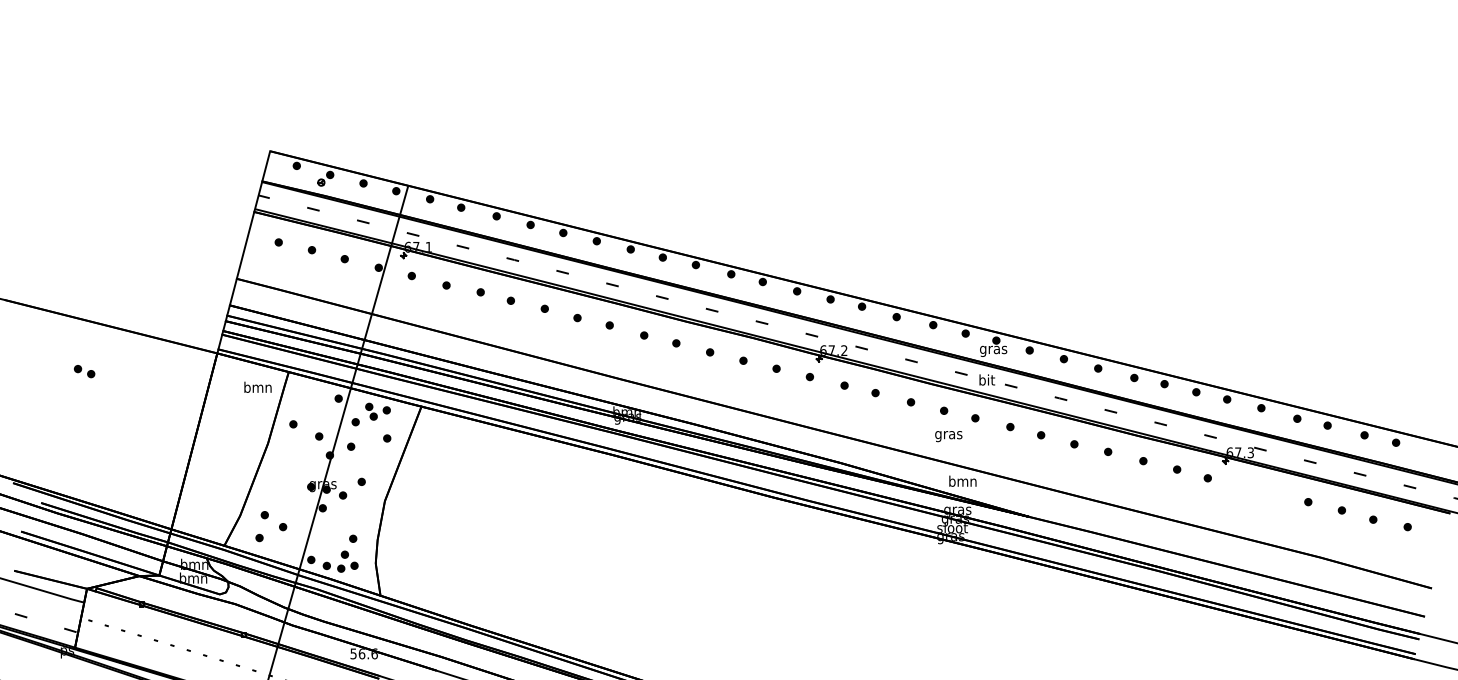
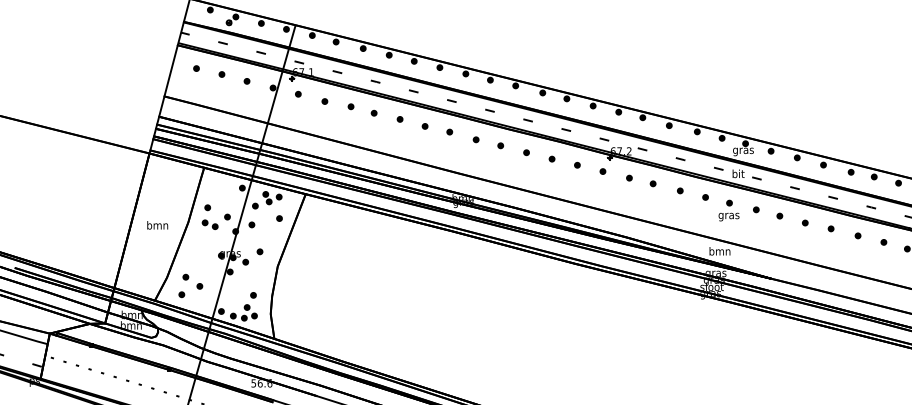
part: (84, 371) -> (210, 224), moved
text: (257, 386) -> (157, 224), moved
text: (948, 436) -> (728, 217), moved

